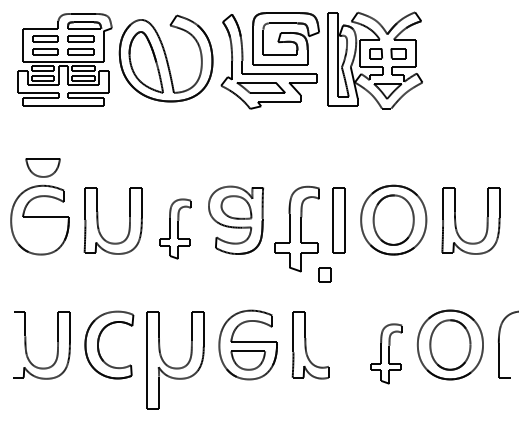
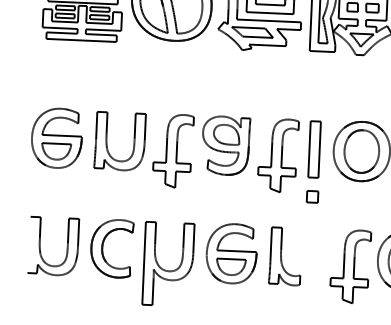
part: (42, 167) -> (55, 151), moved
part: (175, 228) -> (173, 150), size x1.43
part: (324, 274) -> (312, 196), moved
part: (386, 353) -> (350, 266), size x1.43

